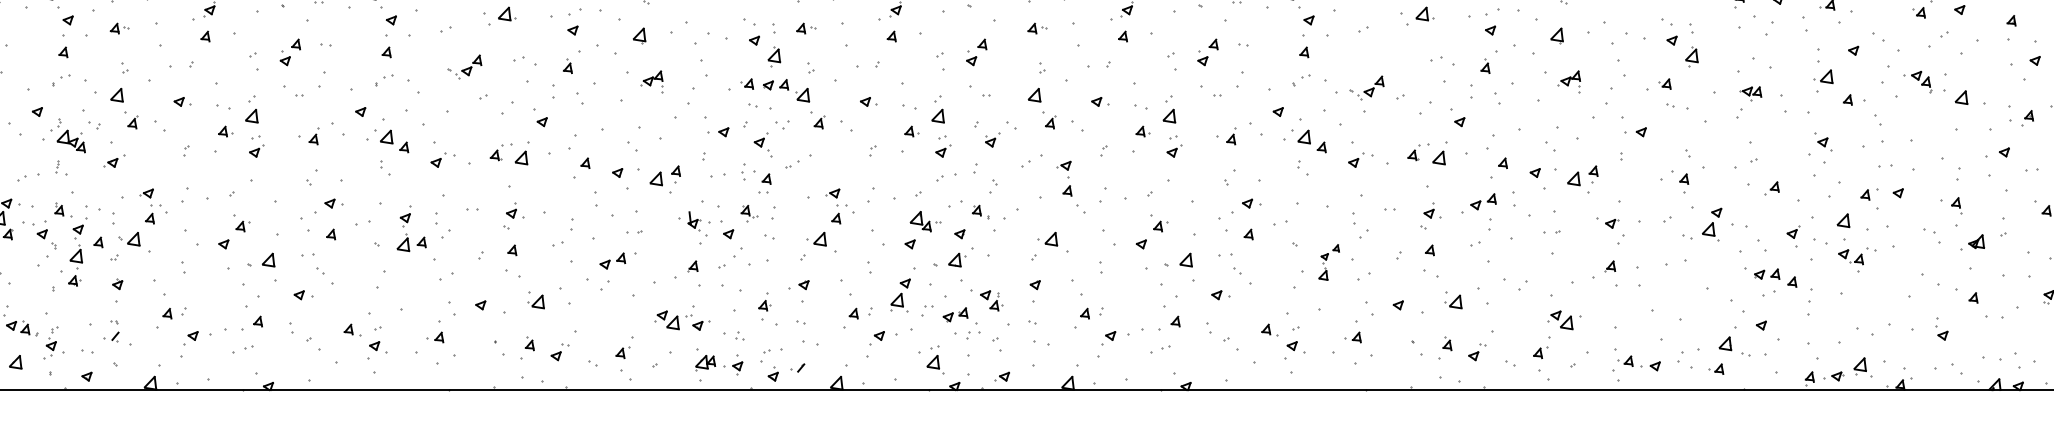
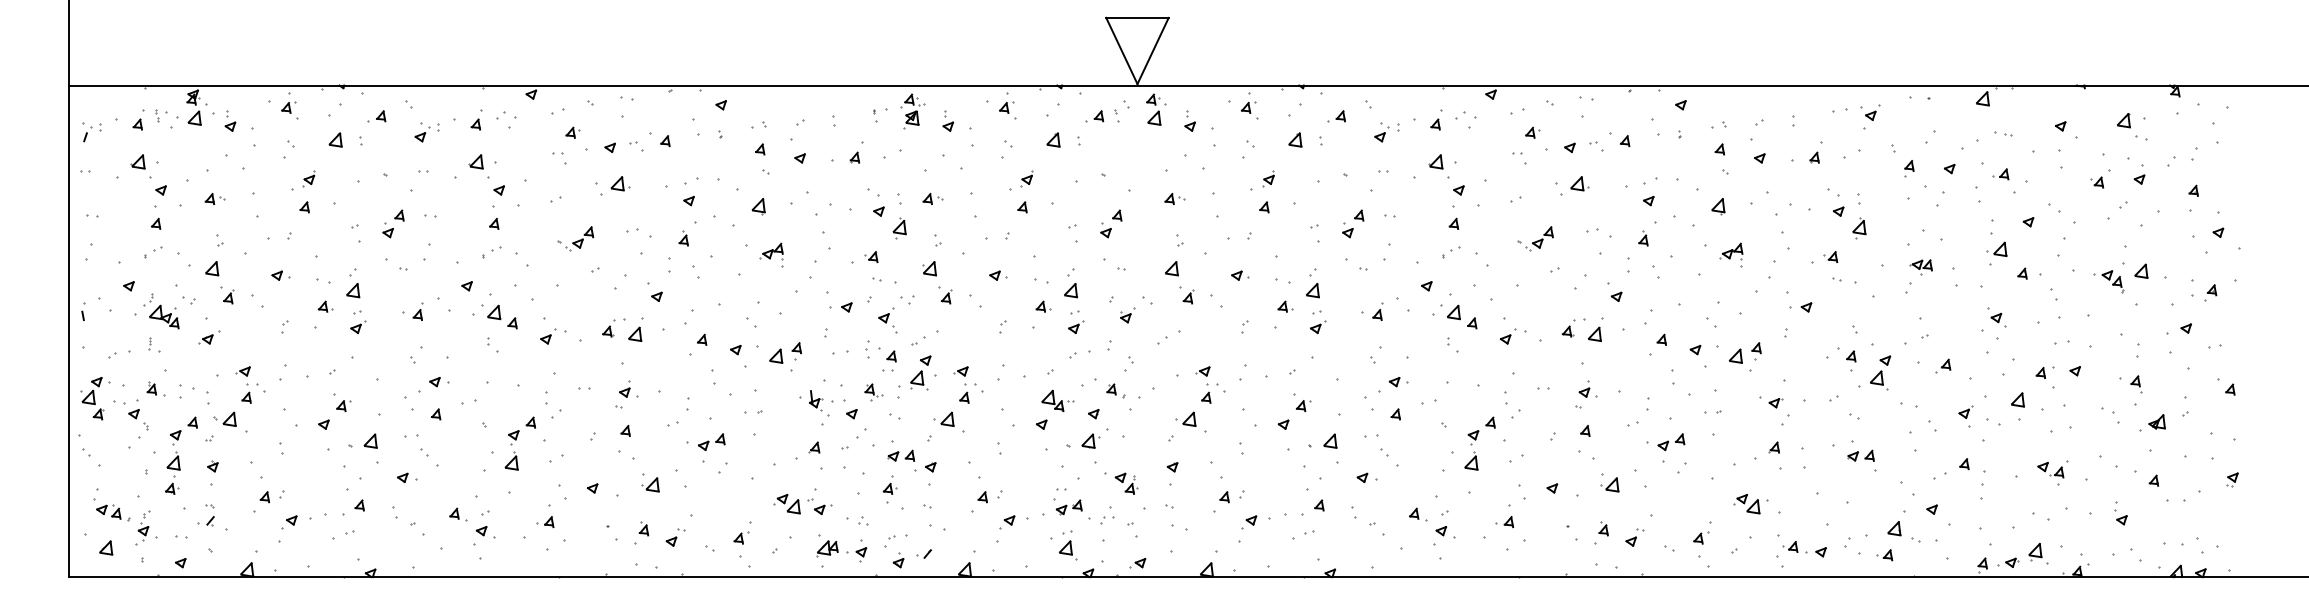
part: (1917, 81) -> (2108, 281), moved
part: (776, 84) -> (901, 455), moved
part: (1366, 87) -> (1535, 238), moved
part: (1064, 178) -> (1203, 384), moved
part: (1483, 201) -> (1671, 441), moved
part: (1712, 224) -> (1880, 372), moved
part: (403, 232) -> (511, 450), moved
part: (76, 255) -> (173, 462), moved
part: (1852, 259) -> (2052, 472), moved
part: (612, 260) -> (711, 441), moved
part: (1328, 262) -> (1479, 443), size x1.43
part: (1766, 273) -> (1860, 455), moved
part: (900, 294) -> (920, 372), moved
part: (954, 314) -> (1068, 507), moved
part: (1563, 320) -> (1750, 504), moved

